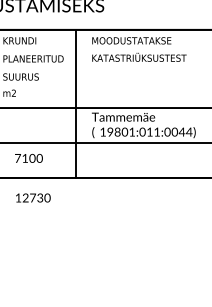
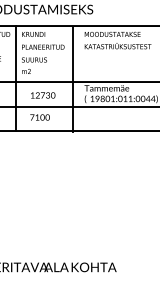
text: (33, 198) -> (43, 95), moved

